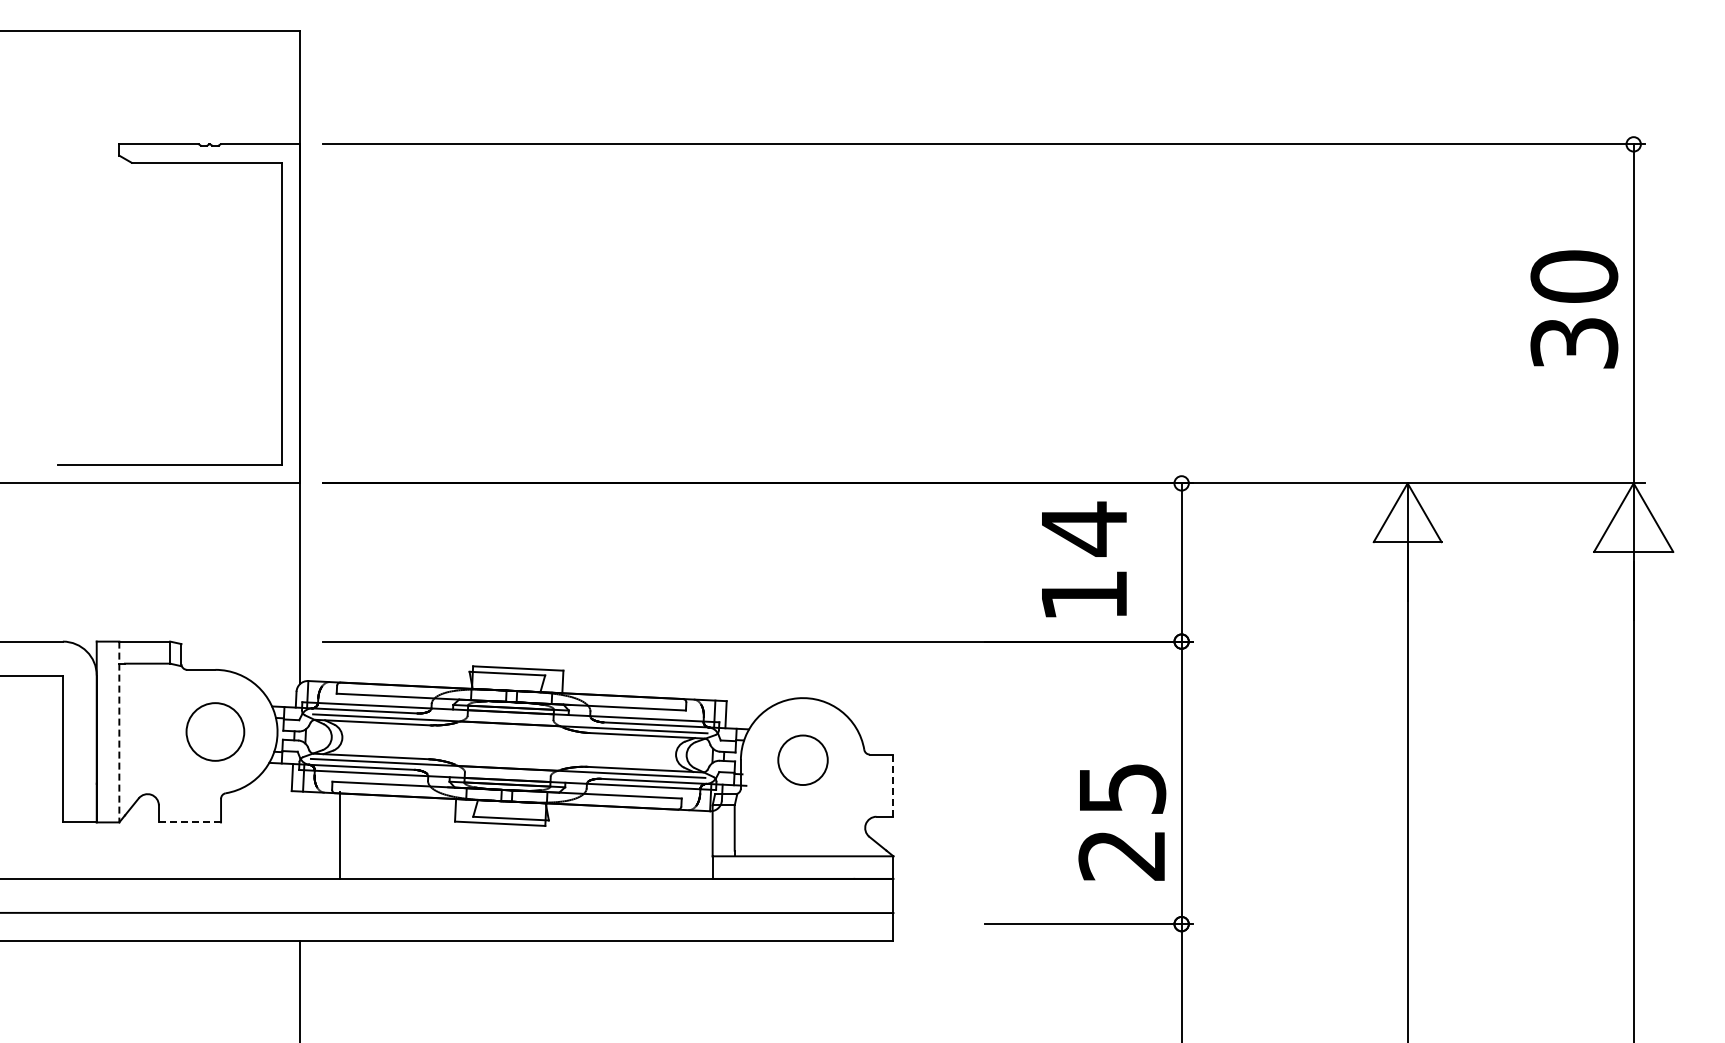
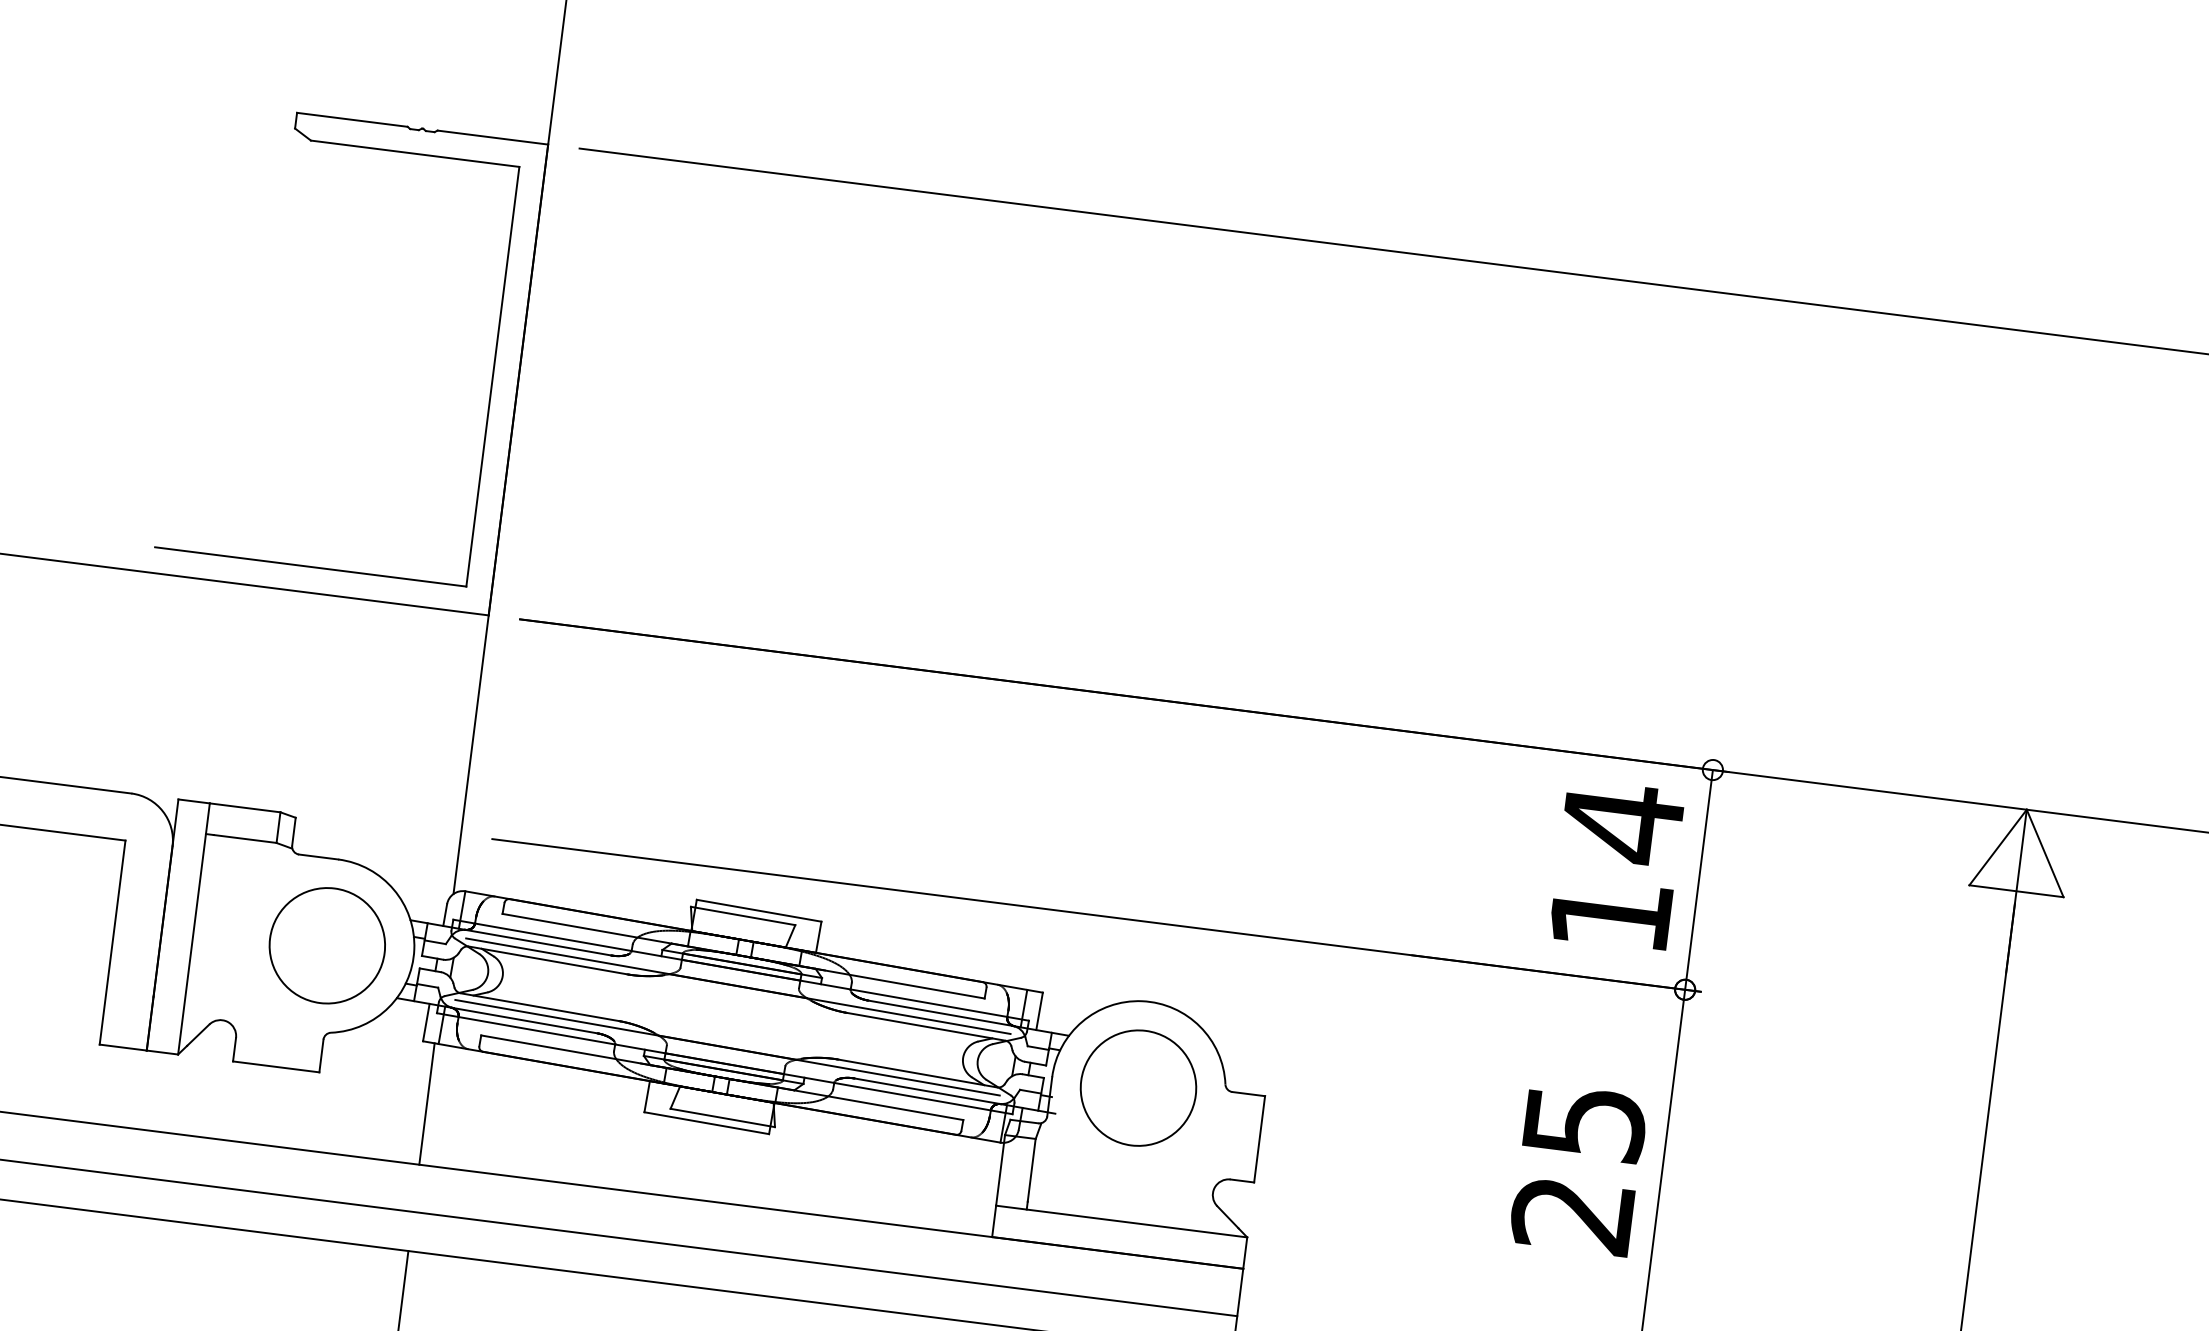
text: (1084, 559) -> (1617, 865), moved
circle: (215, 731) -> (327, 945), size x1.43
line: (119, 732) -> (194, 929), dashed -> solid
circle: (802, 760) -> (1137, 1088), size x1.67
line: (893, 785) -> (1259, 1139), dashed -> solid
line: (190, 822) -> (276, 1067), dashed -> solid
text: (1122, 822) -> (1578, 1169), moved
line: (340, 834) -> (427, 1103), moved

